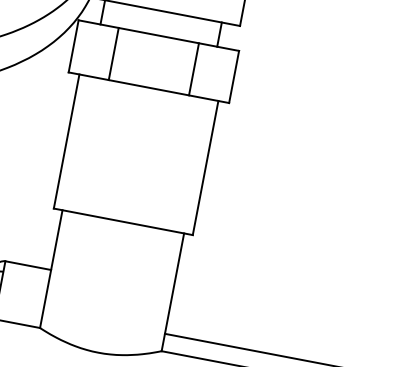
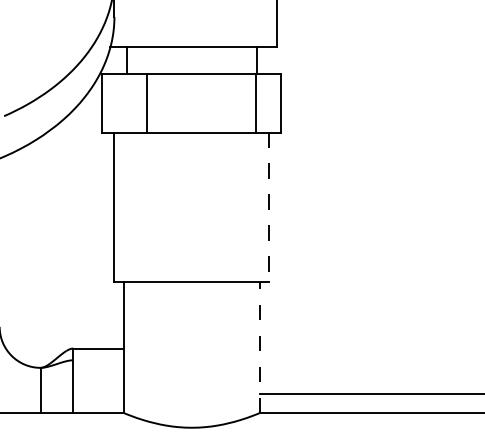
line: (193, 69) -> (255, 103), moved
line: (205, 168) -> (269, 207), solid -> dashed
line: (172, 292) -> (259, 347), solid -> dashed

